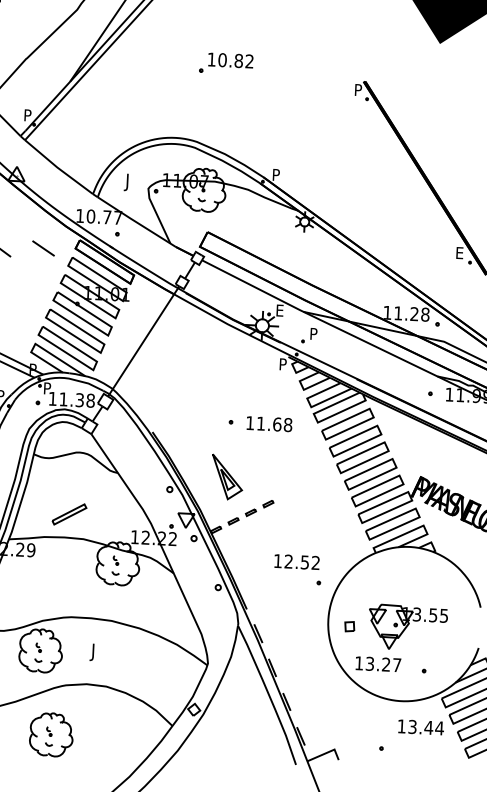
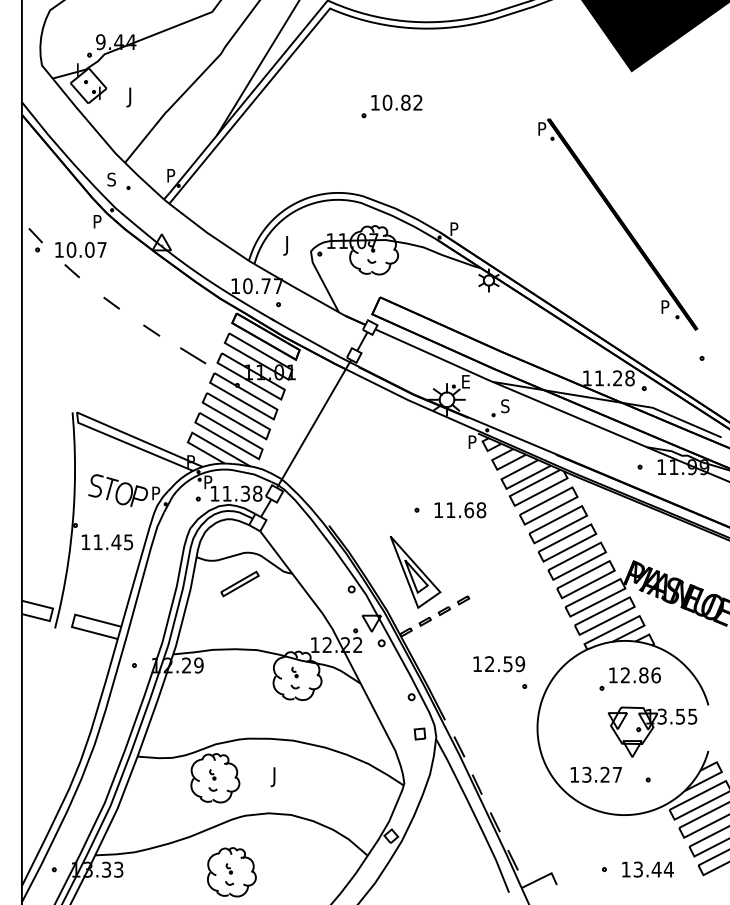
line: (43, 248) -> (193, 355), moved
text: (460, 252) -> (666, 306), E -> P
text: (313, 334) -> (505, 406), P -> S
part: (227, 477) -> (415, 572), size x1.43
part: (69, 513) -> (239, 583), moved
text: (316, 563) -> (520, 664), 12.52 -> 12.59
part: (411, 580) -> (629, 678), added
part: (349, 626) -> (419, 733), moved
part: (407, 627) -> (652, 731), moved
text: (420, 727) -> (647, 869), moved

